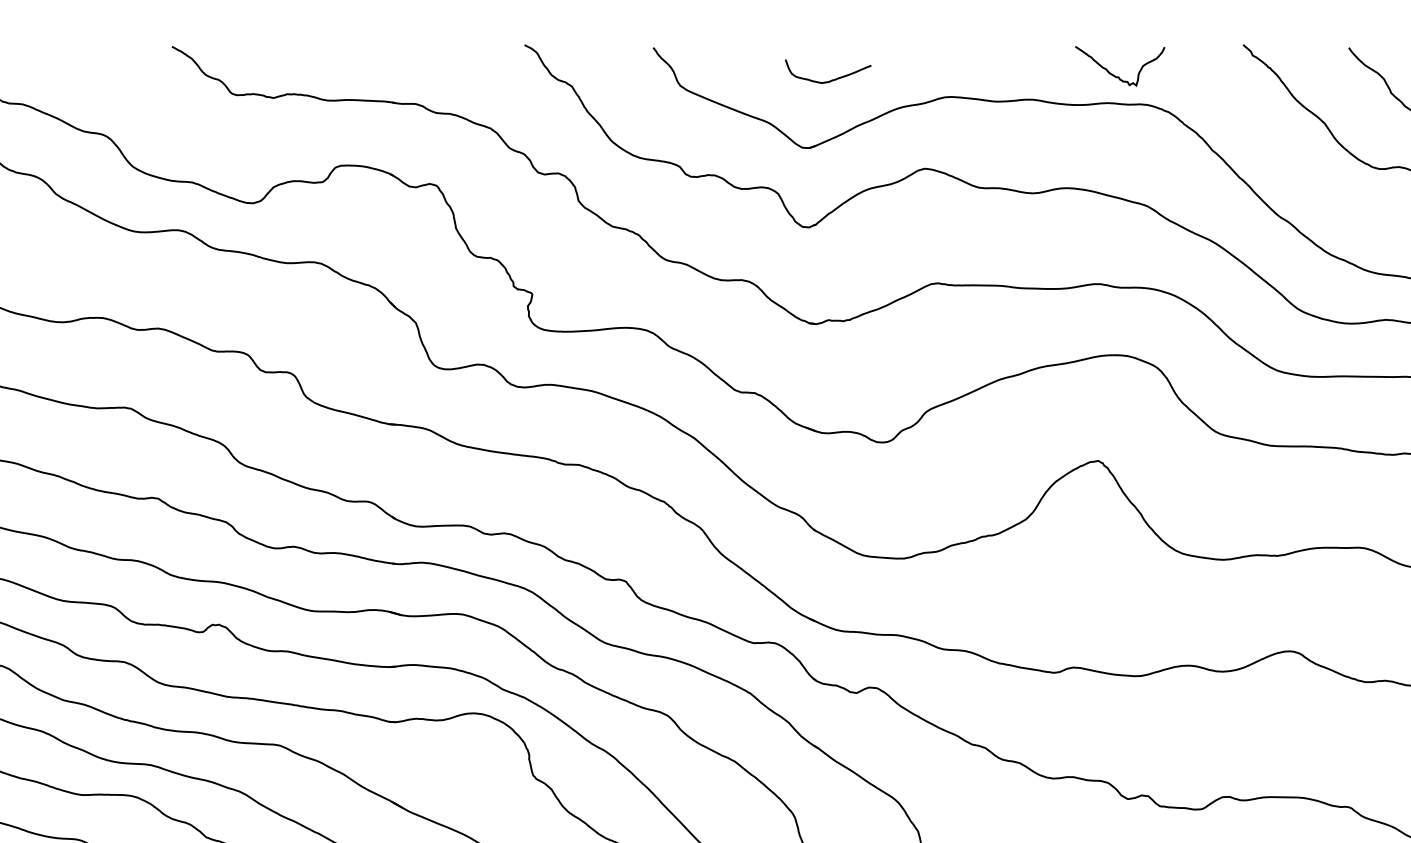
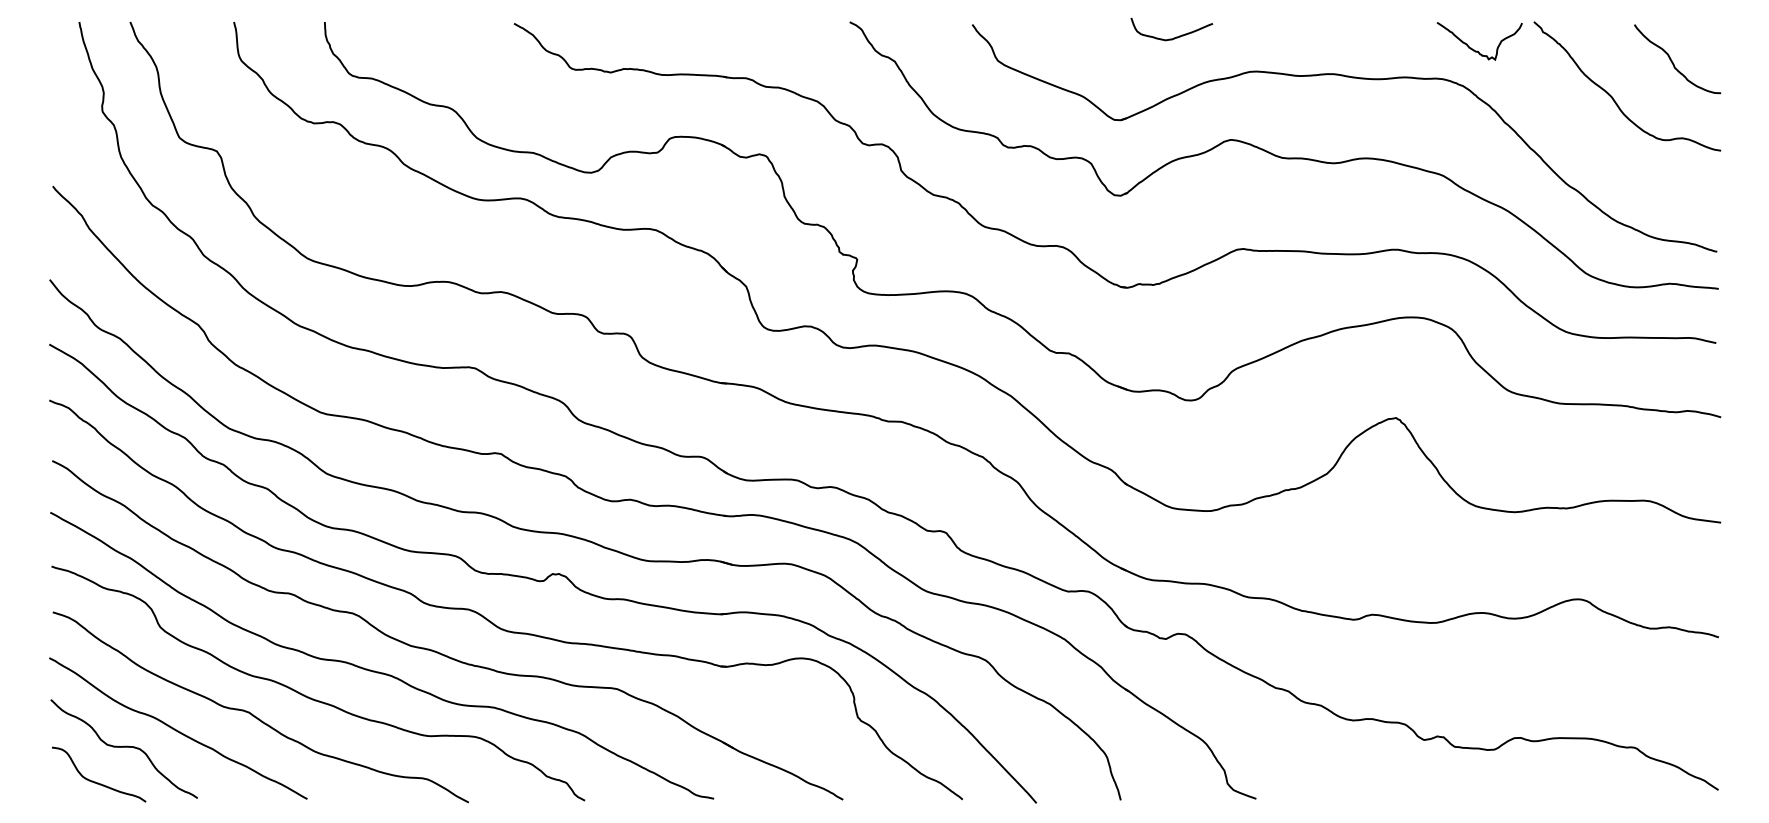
curve: (1117, 75) -> (1477, 50), moved
curve: (829, 80) -> (1173, 37), moved

